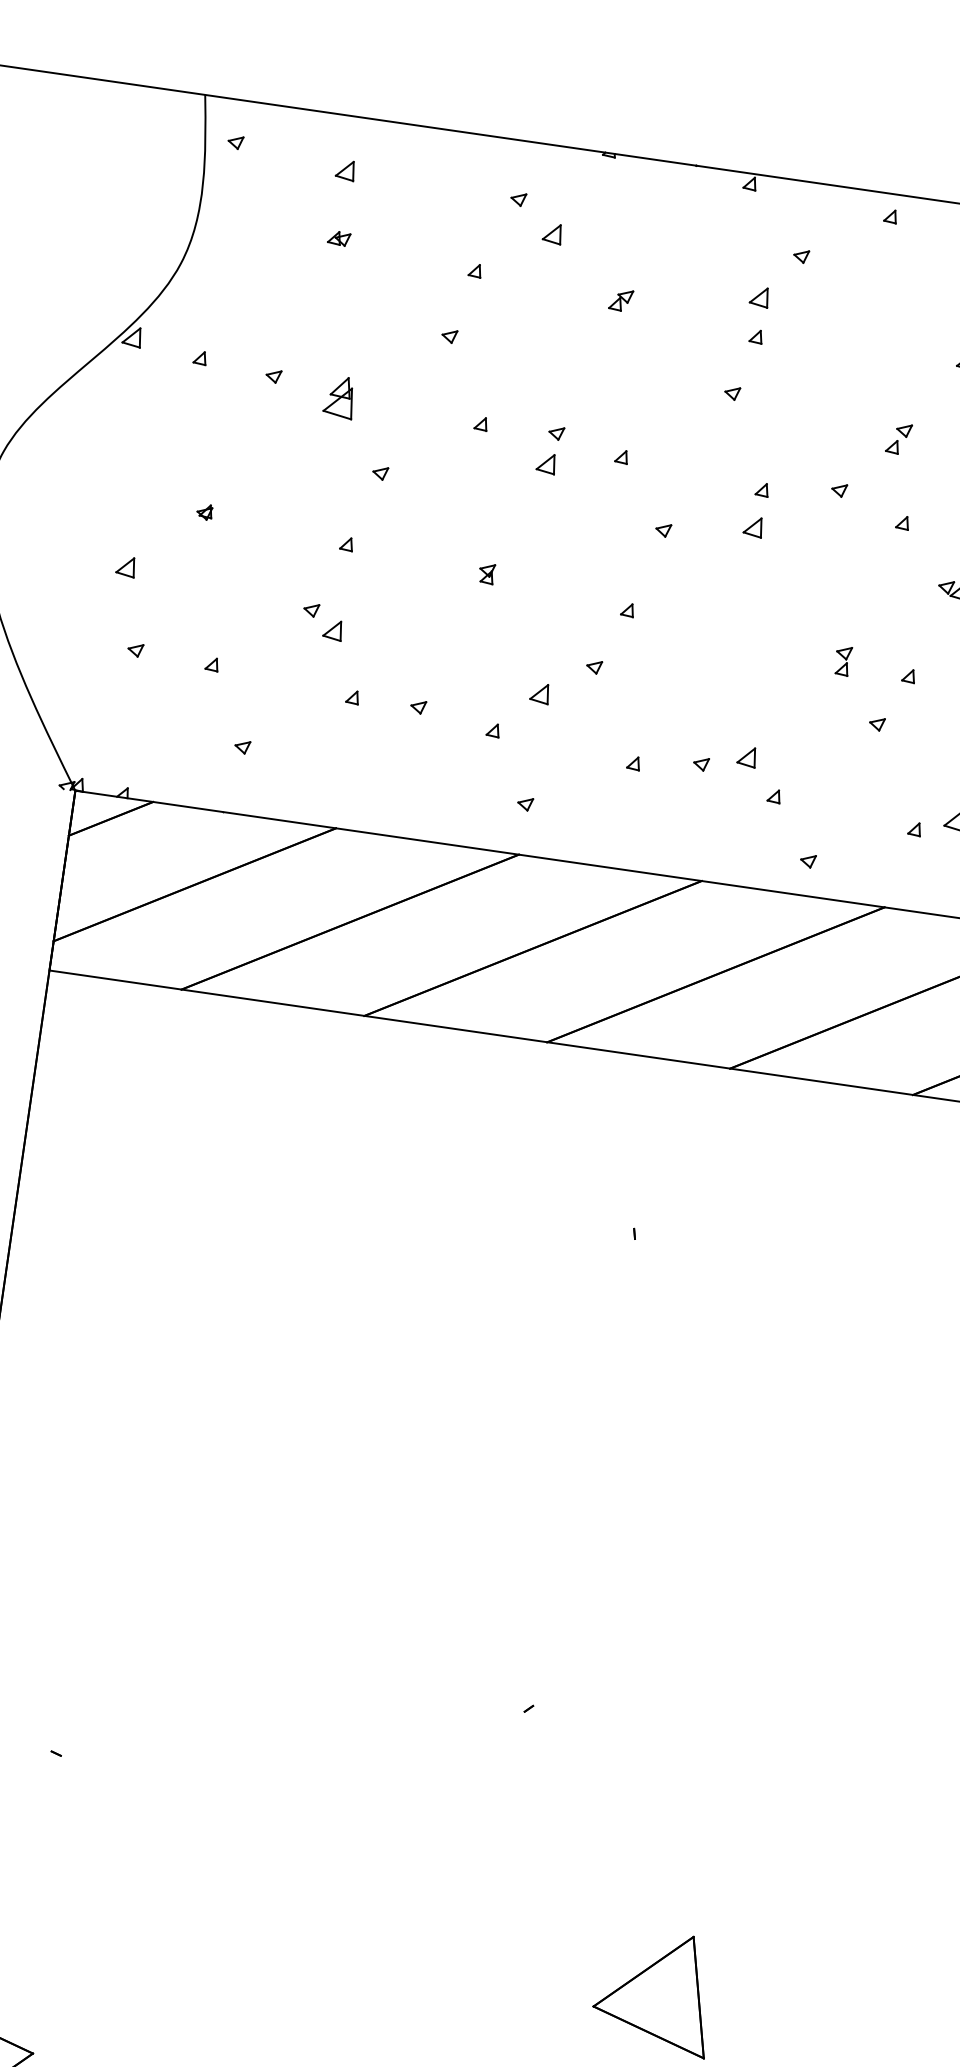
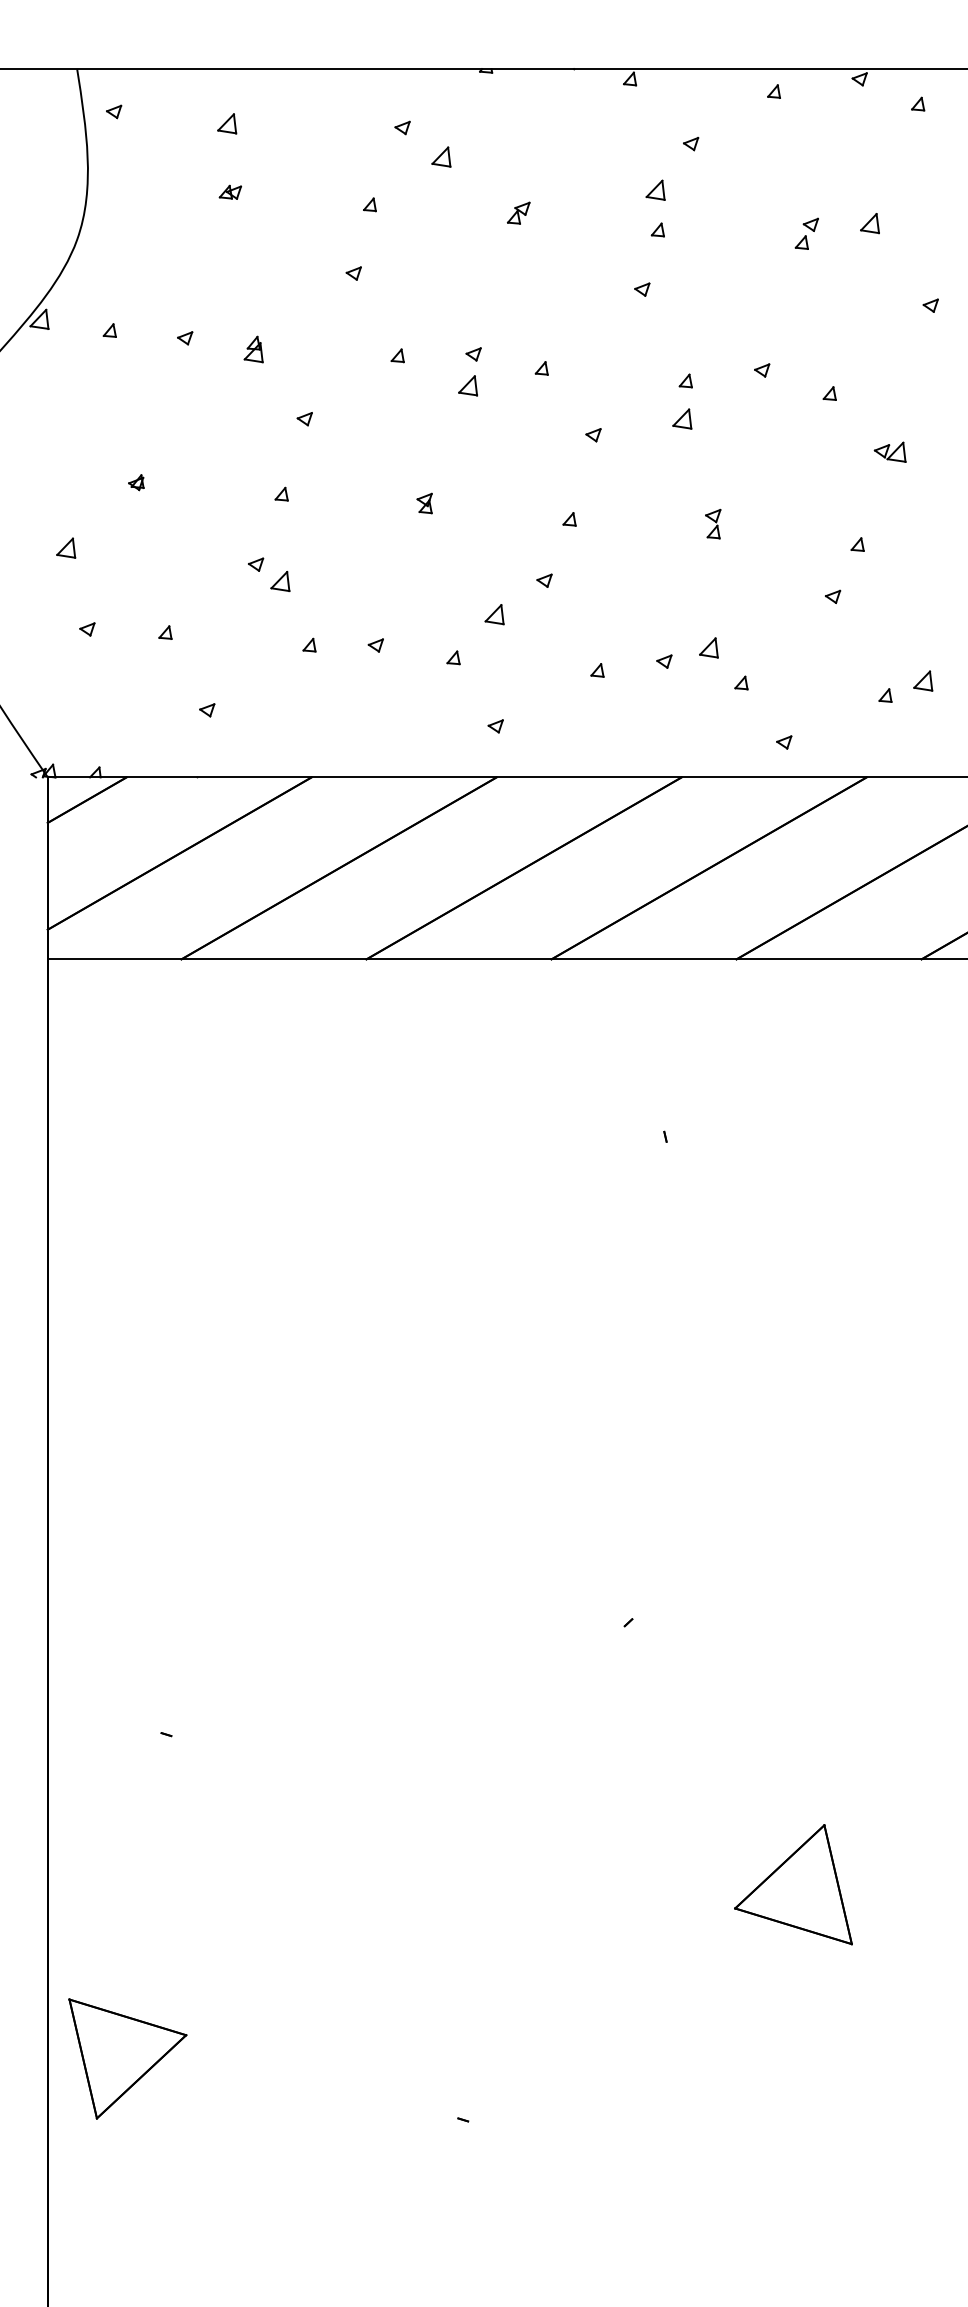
part: (339, 397) -> (253, 349), size x0.62
part: (898, 438) -> (806, 233), moved
part: (843, 660) -> (713, 523), moved

